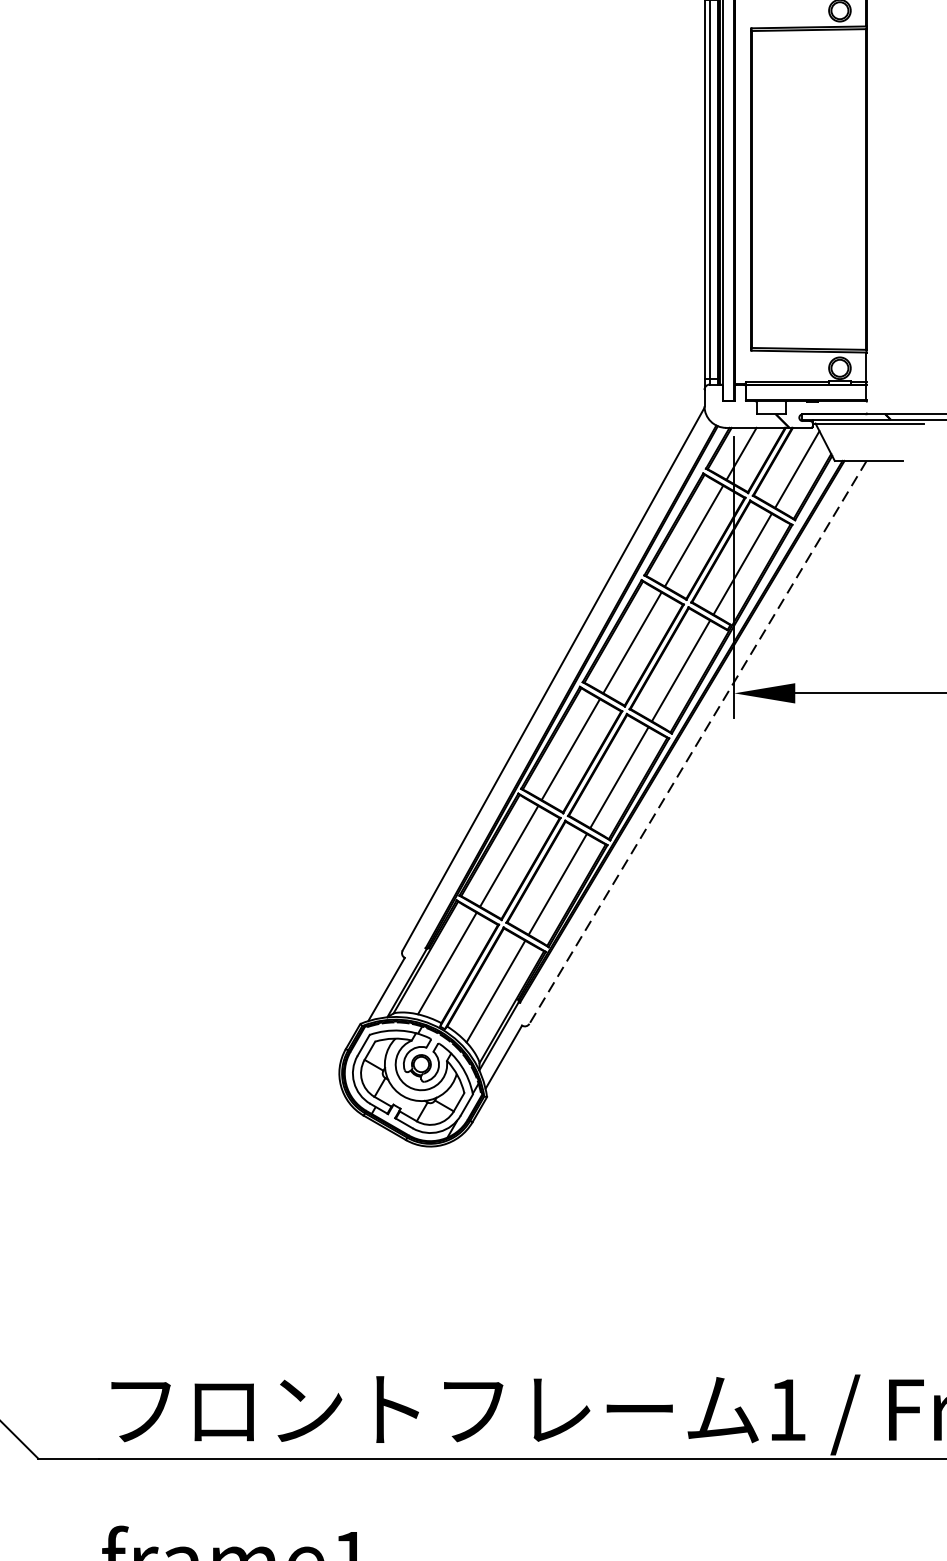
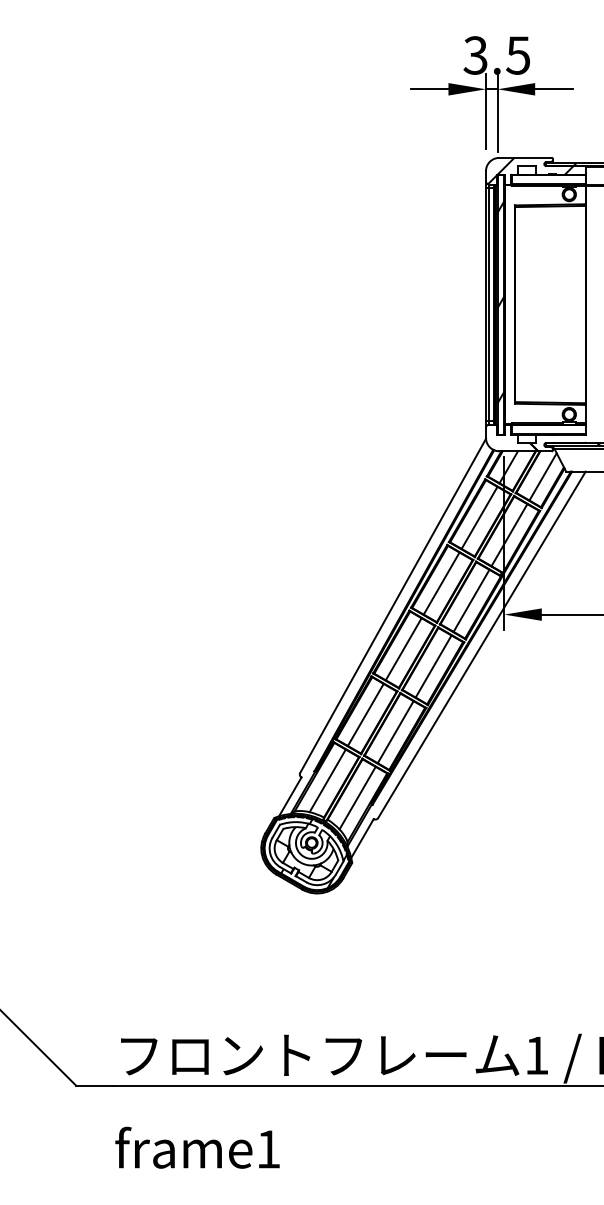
hatch: (728, 186) -> (500, 302), added
line: (698, 741) -> (482, 644), dashed -> solid

